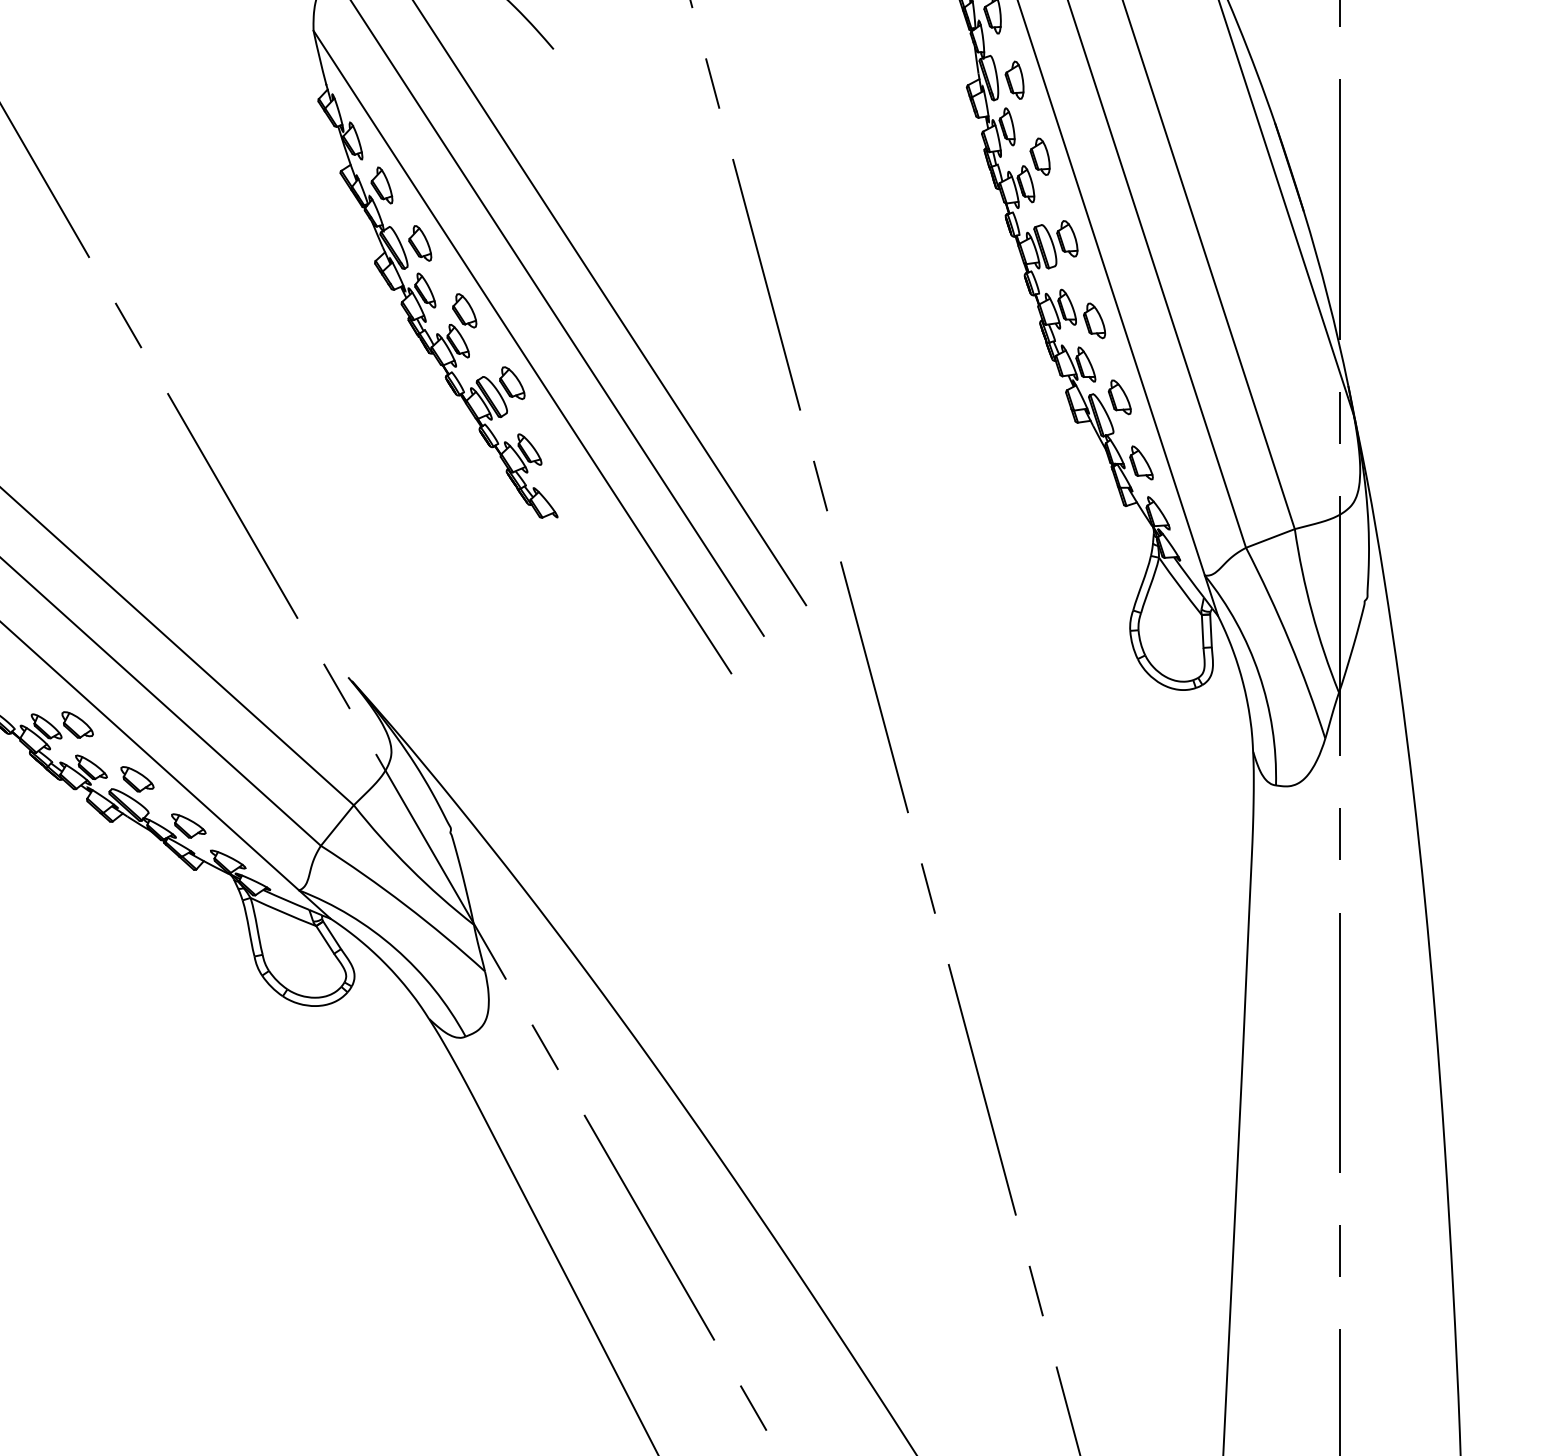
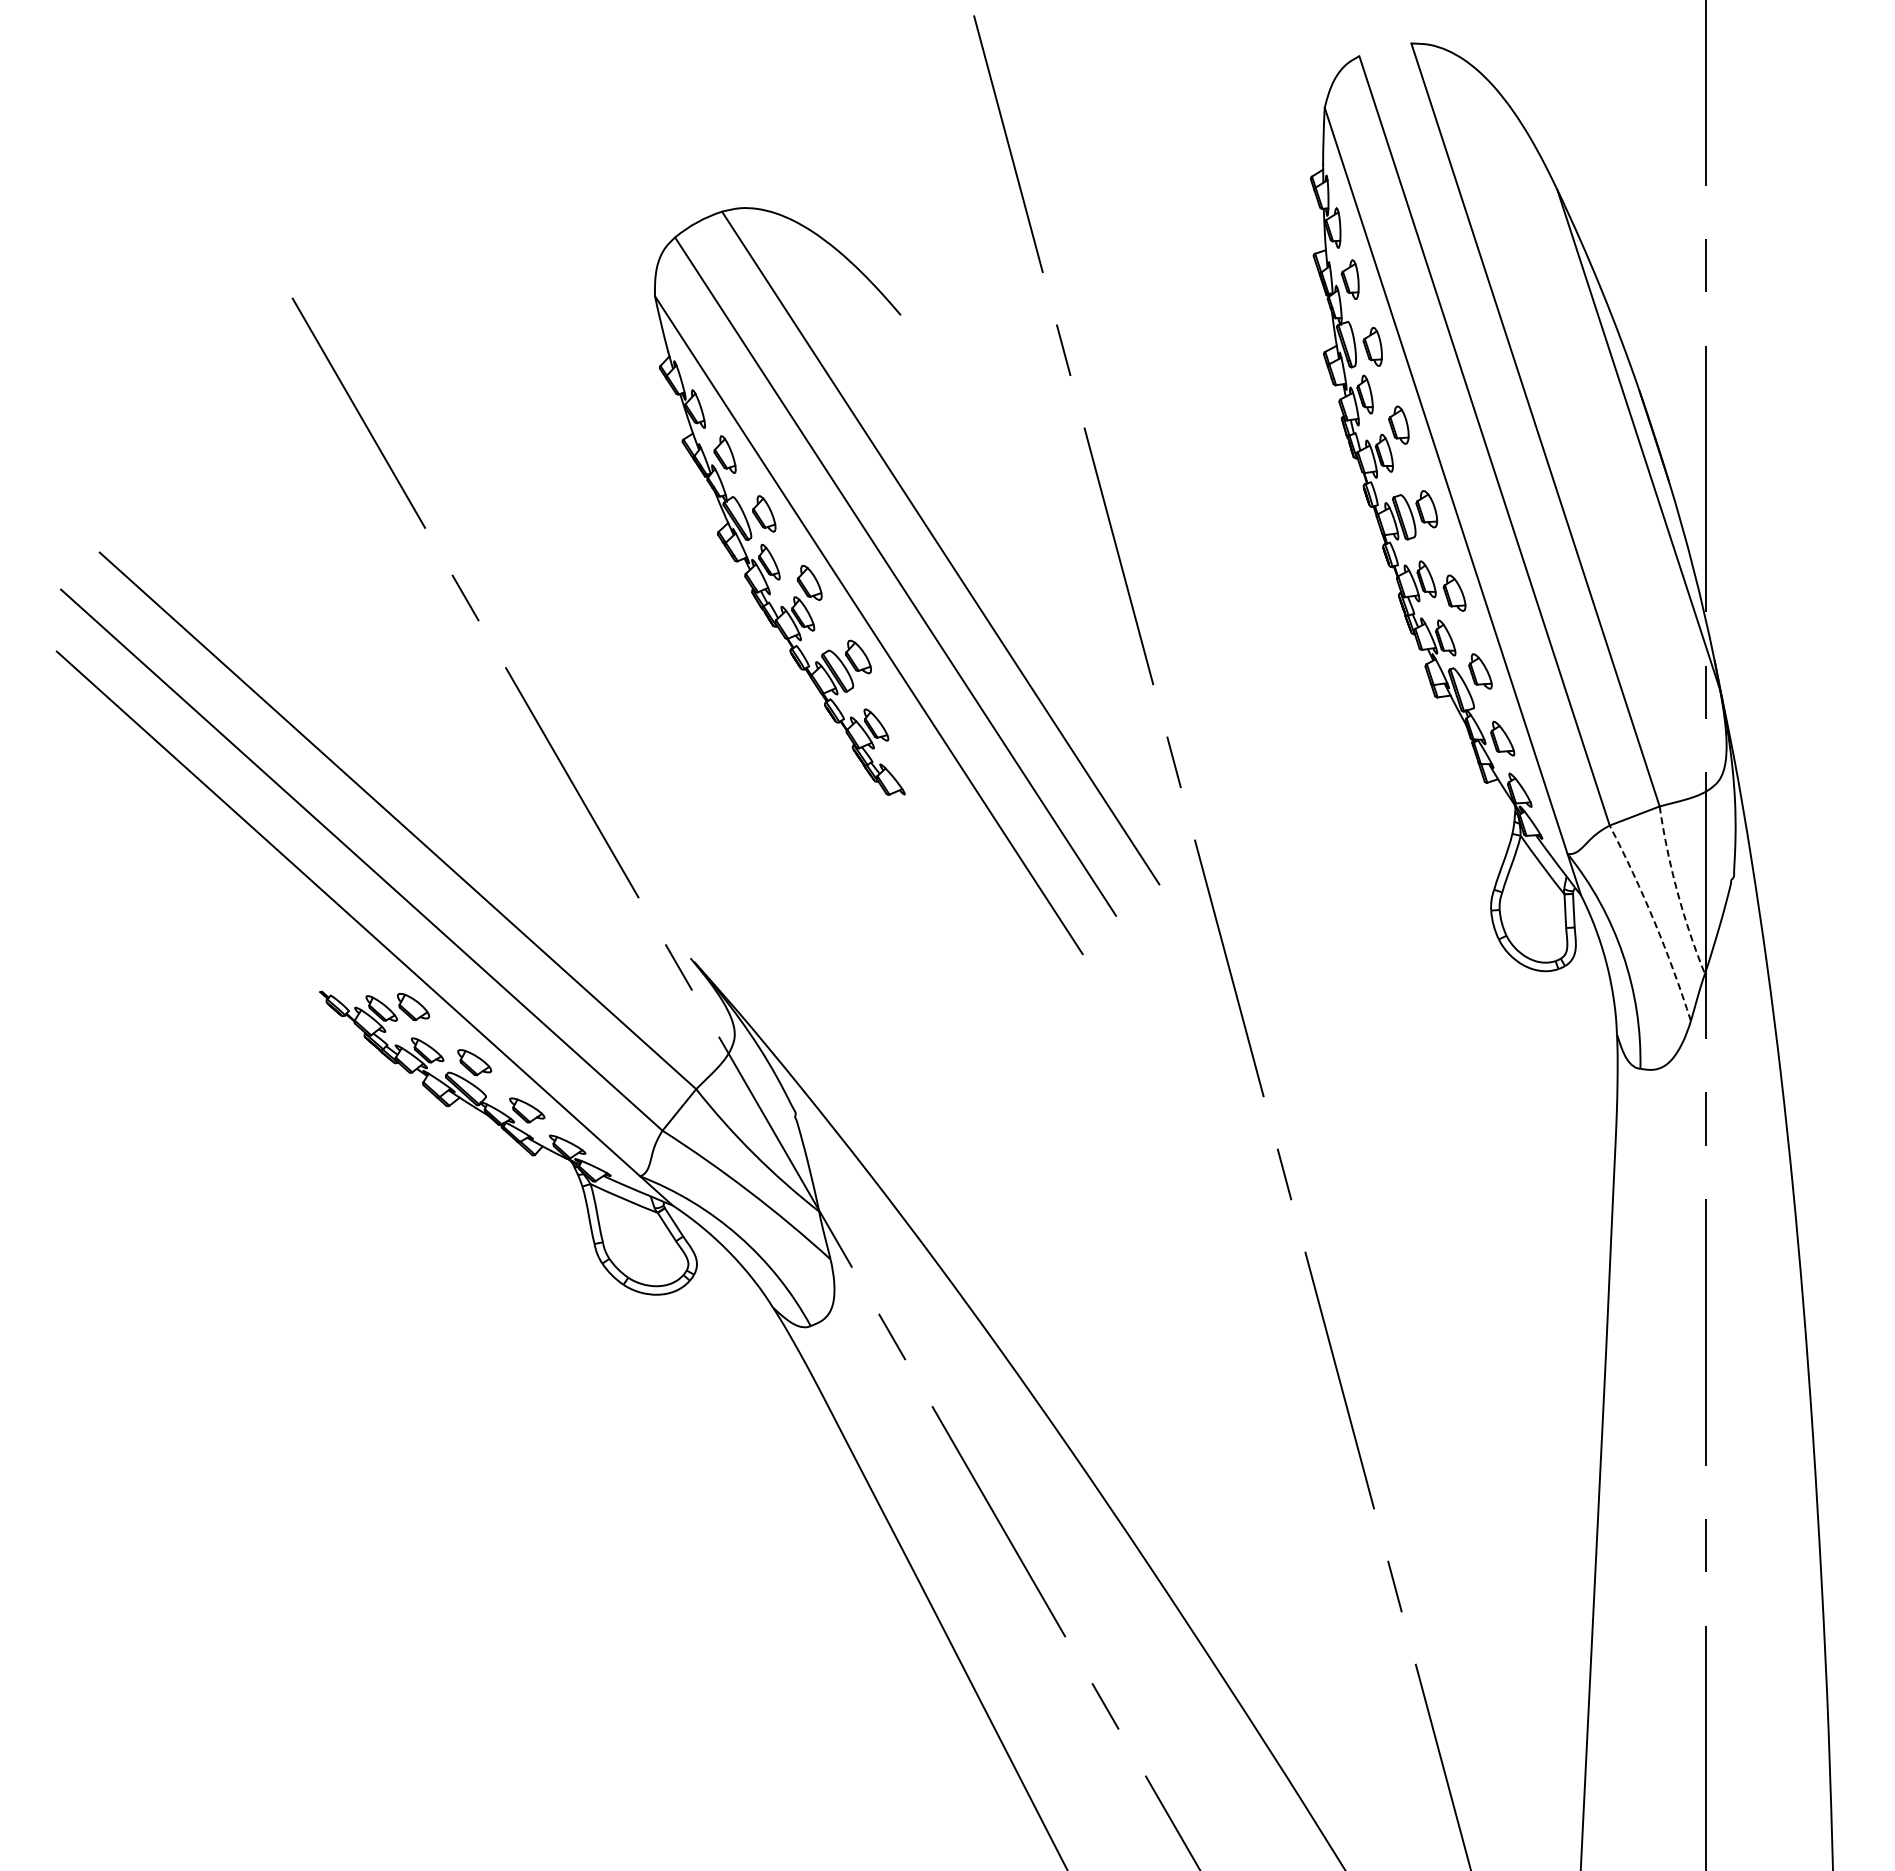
arc: (1312, 612) -> (1677, 891), solid -> dashed
arc: (1289, 641) -> (1654, 921), solid -> dashed

